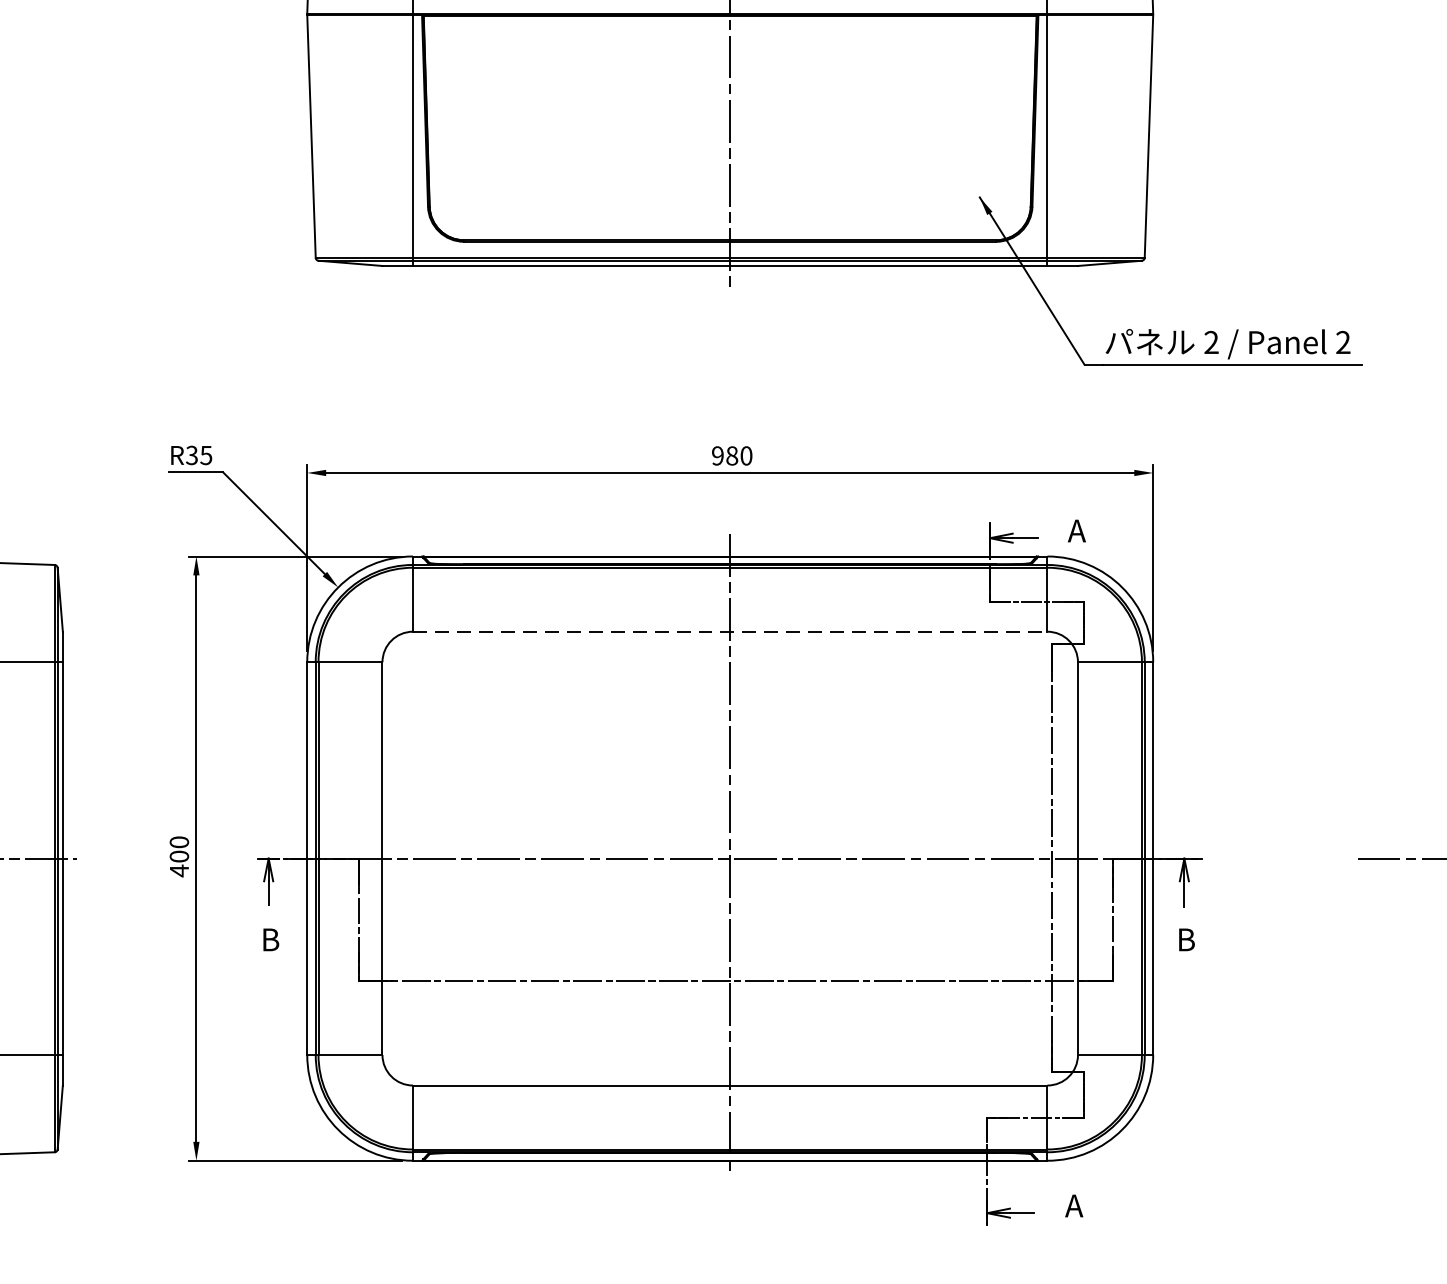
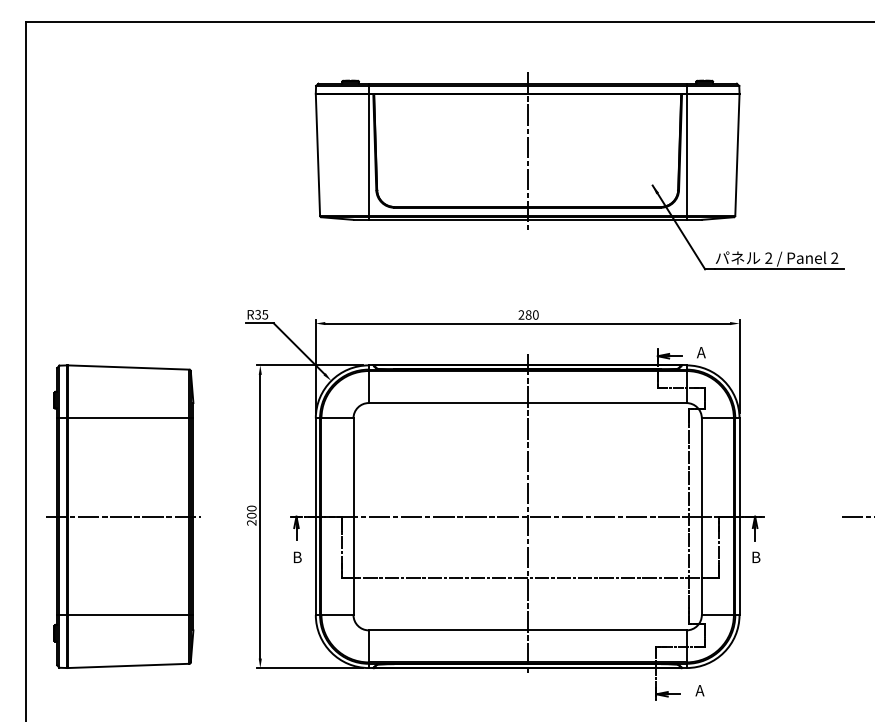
text: (717, 454) -> (521, 314), 980 -> 280
line: (729, 632) -> (527, 403), dashed -> solid
text: (178, 870) -> (251, 522), 400 -> 200

